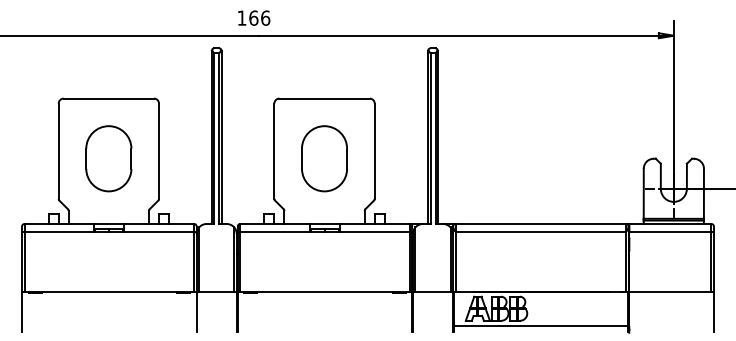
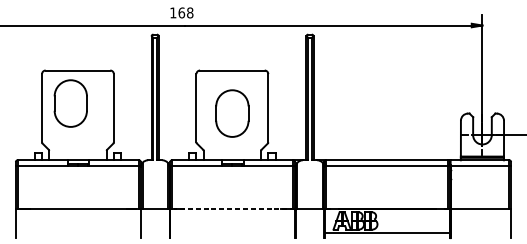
text: (265, 17) -> (190, 12), 166 -> 168
part: (108, 158) -> (70, 103), moved
line: (325, 291) -> (233, 208), solid -> dashed

